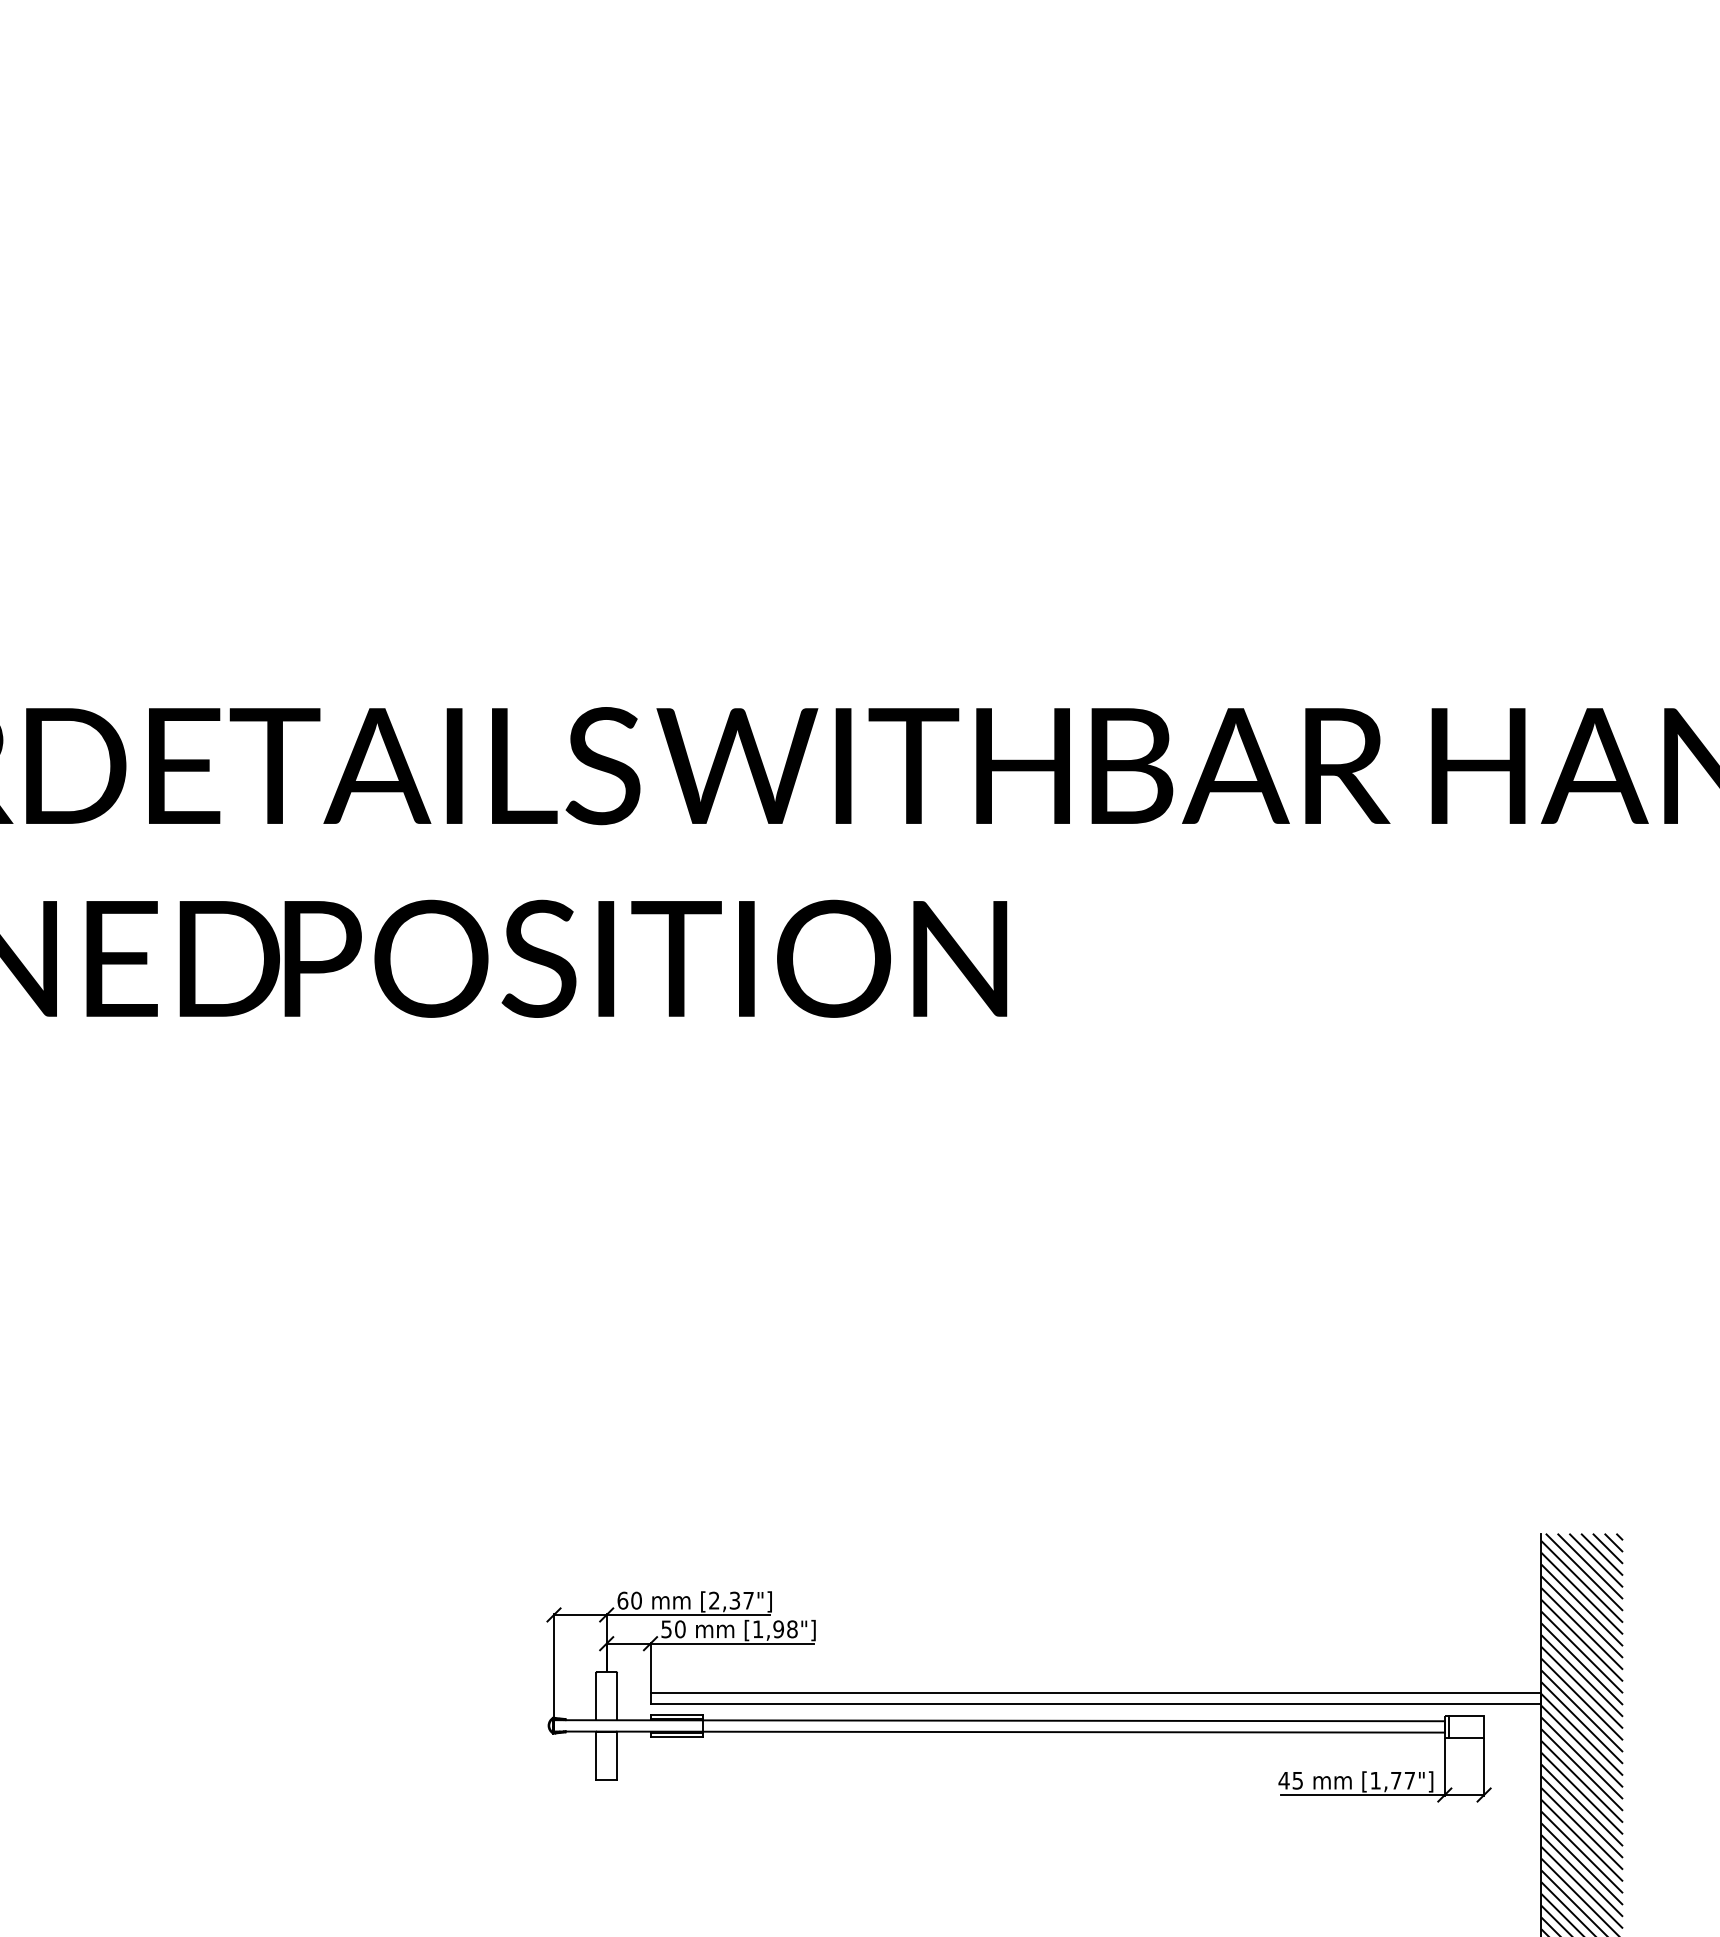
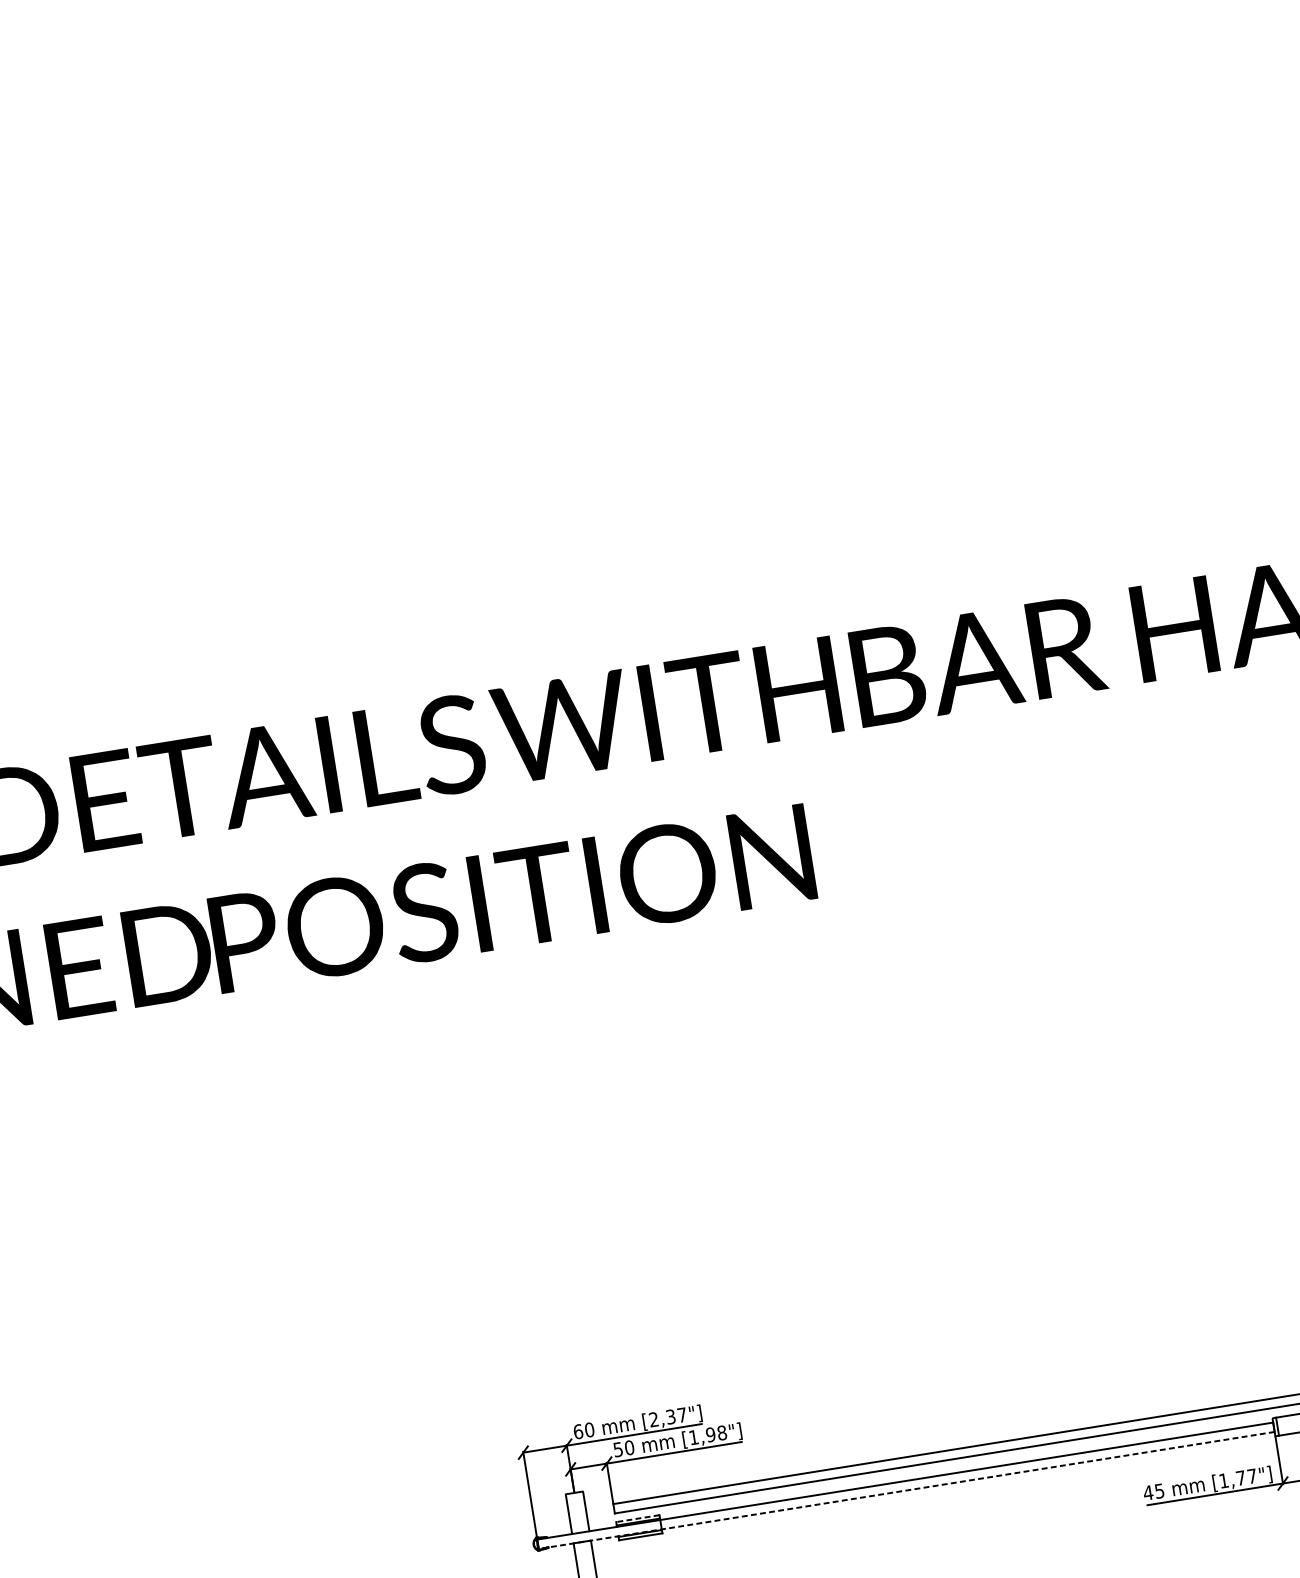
line: (676, 1714) -> (637, 1518), solid -> dashed
line: (998, 1732) -> (906, 1490), solid -> dashed

